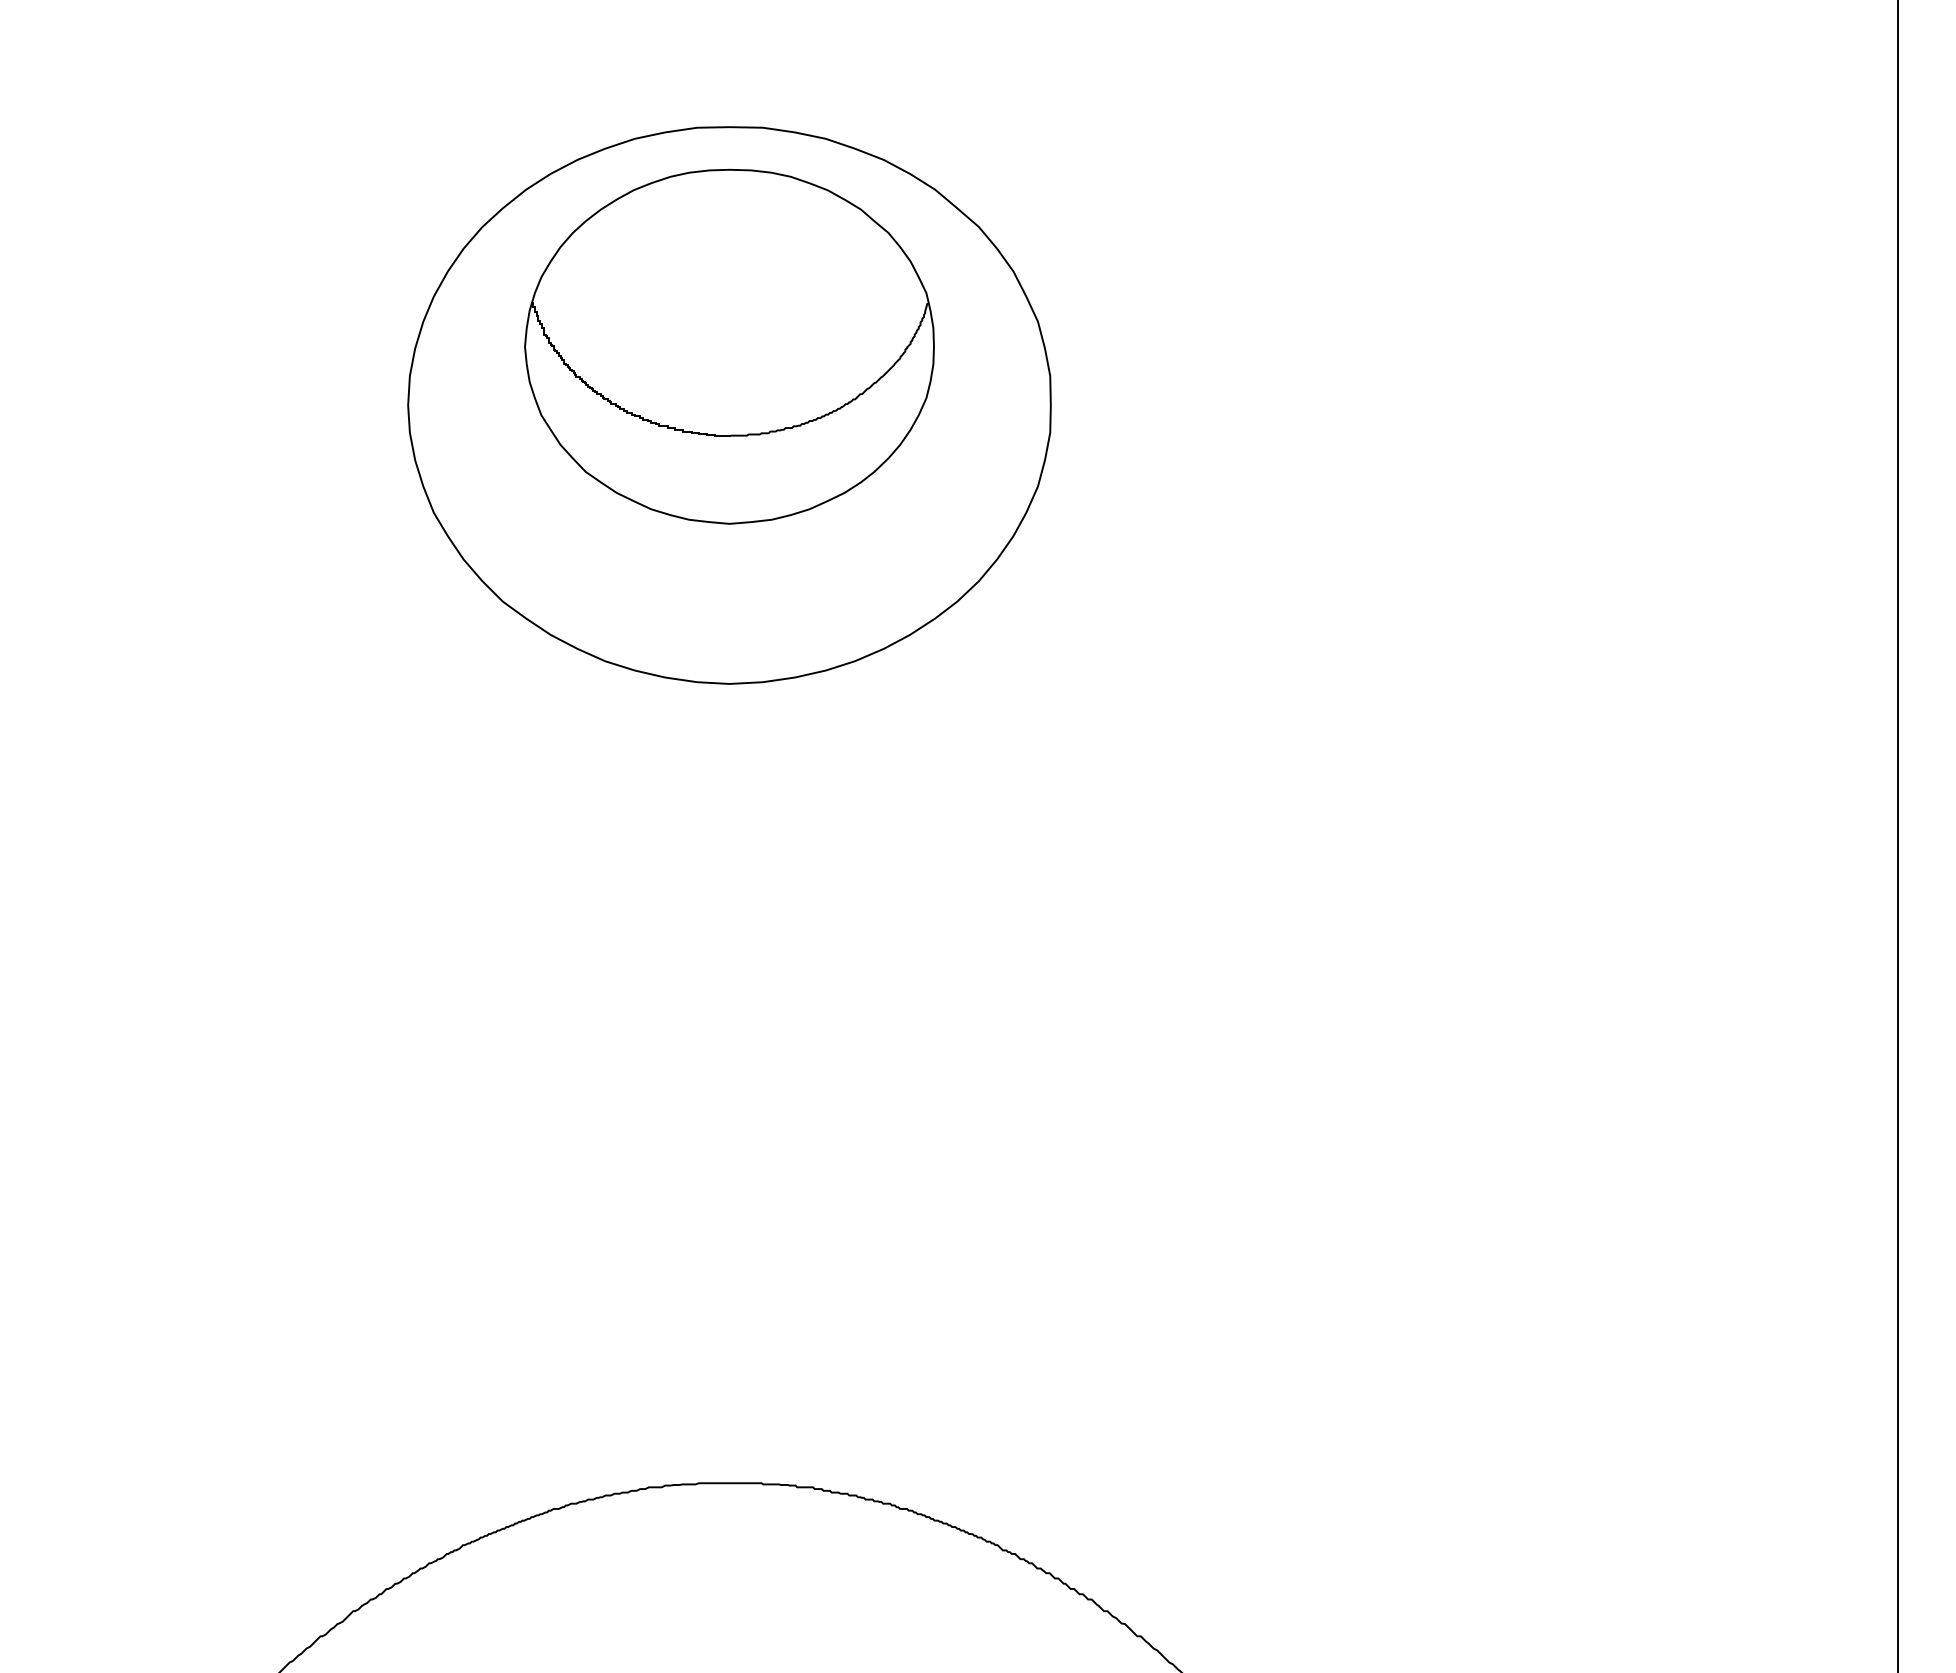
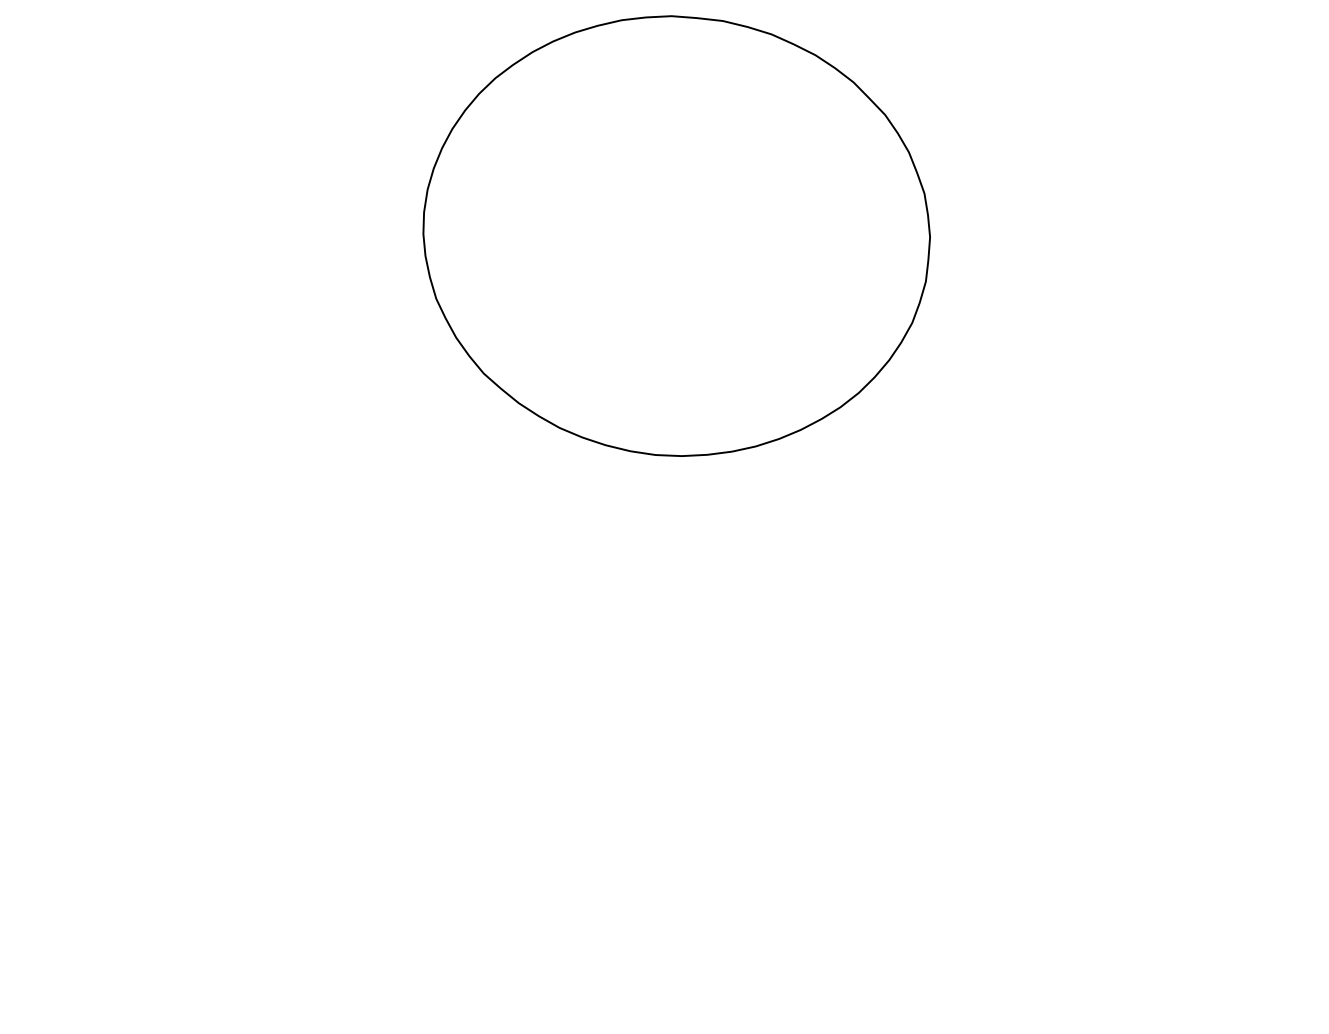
part: (729, 346) -> (680, 190), removed

